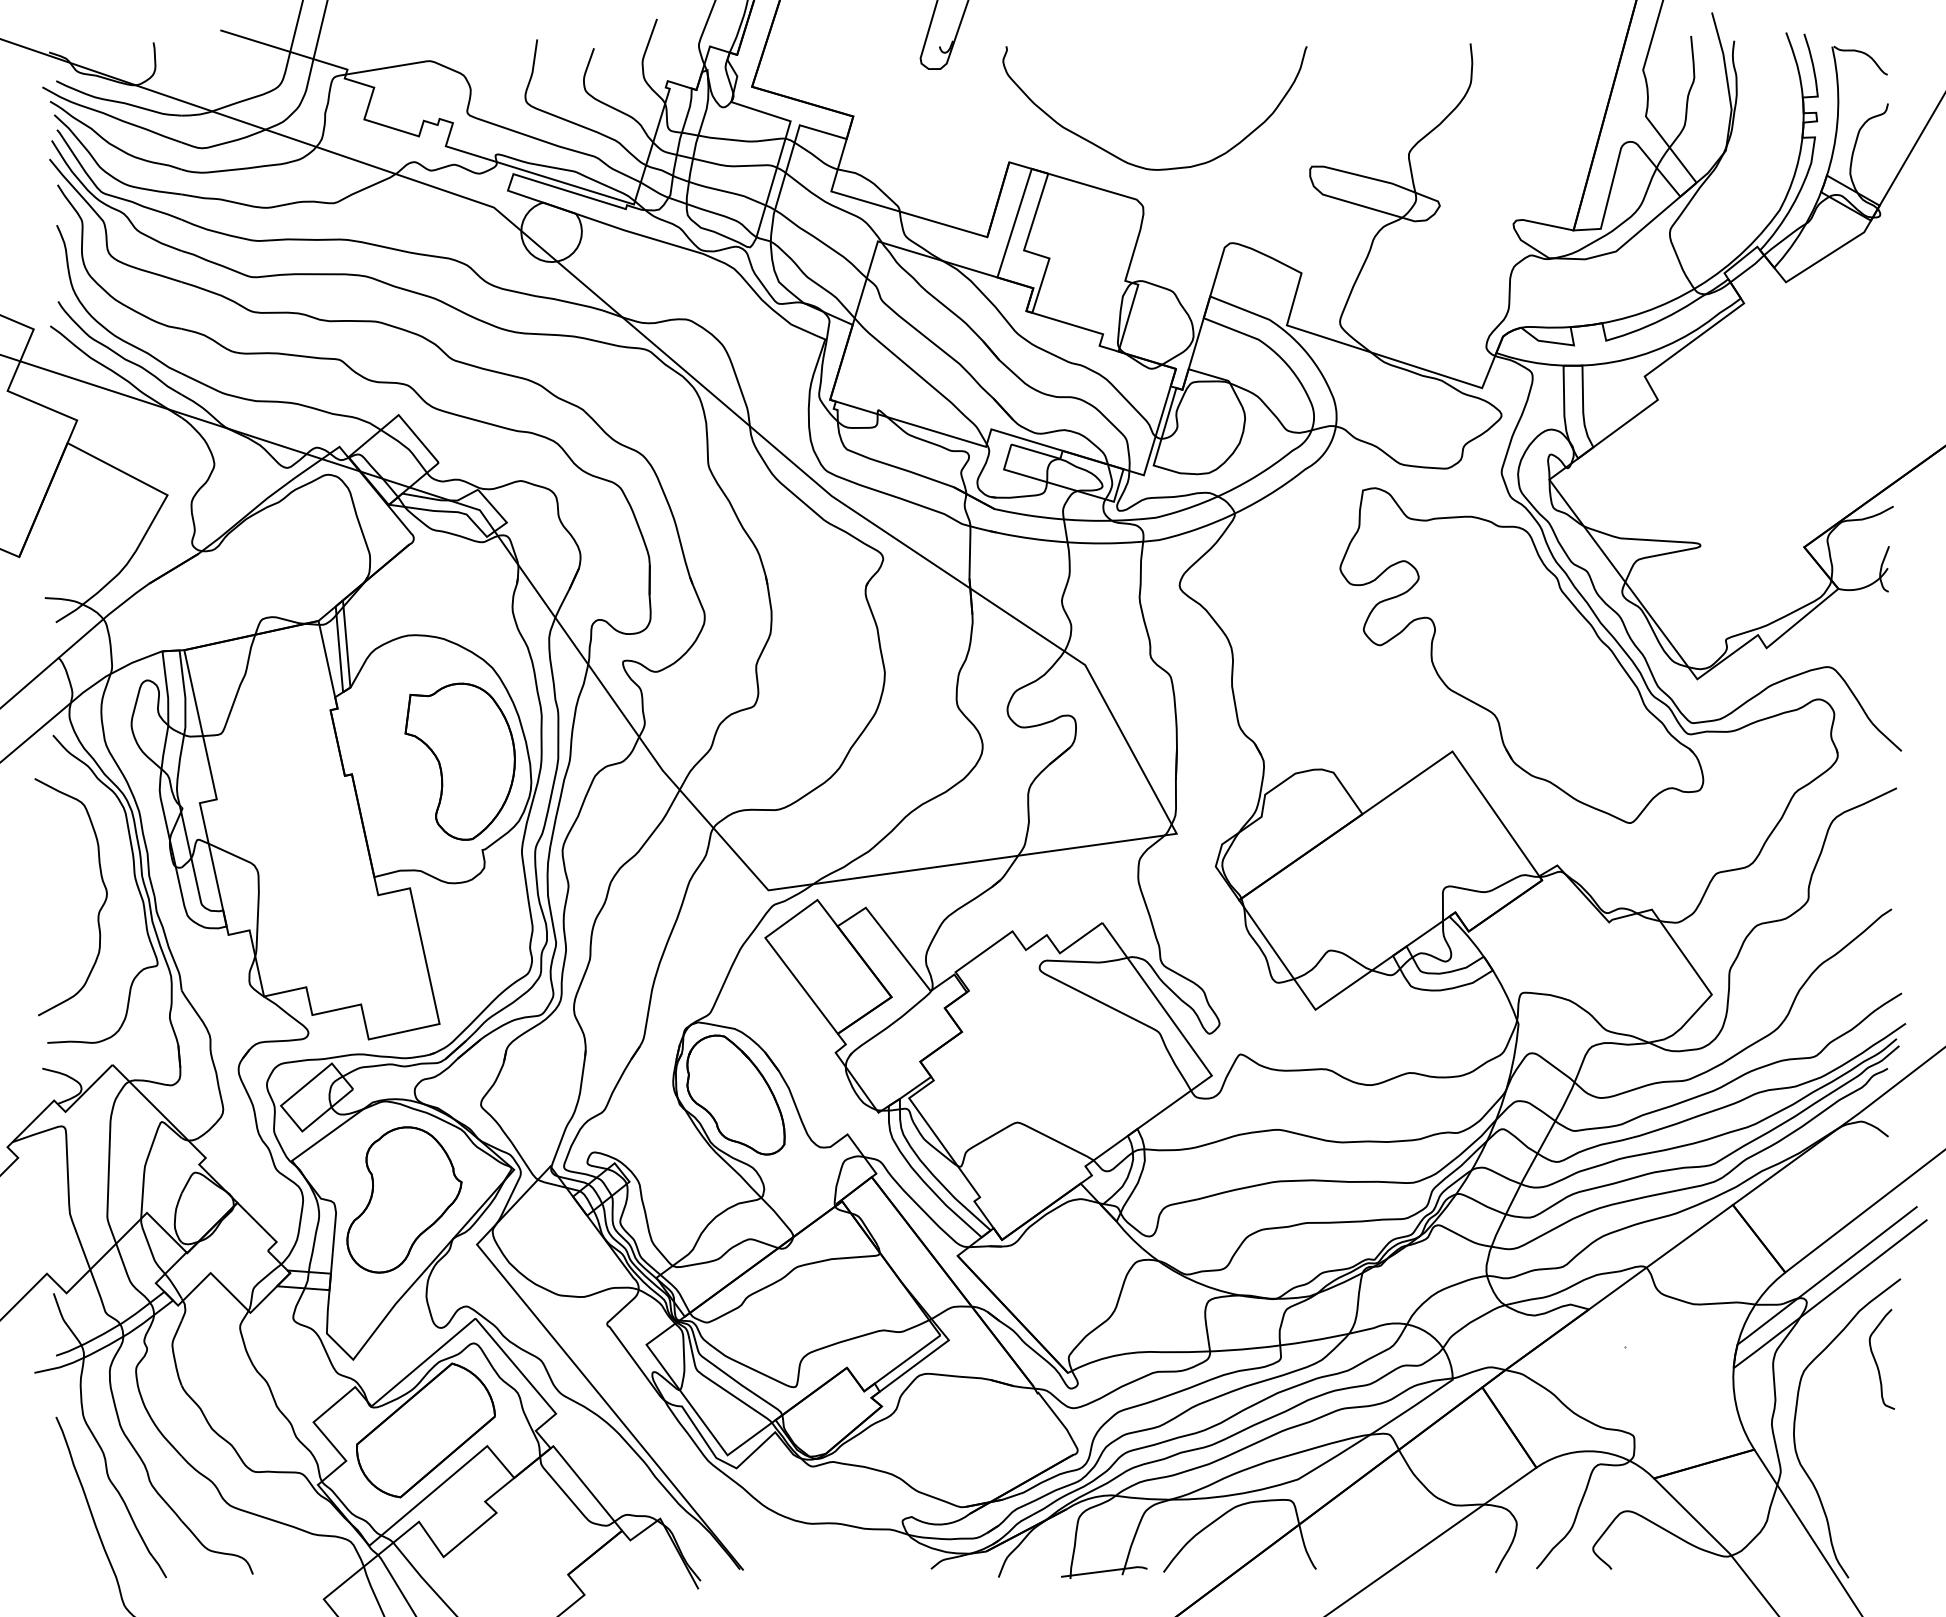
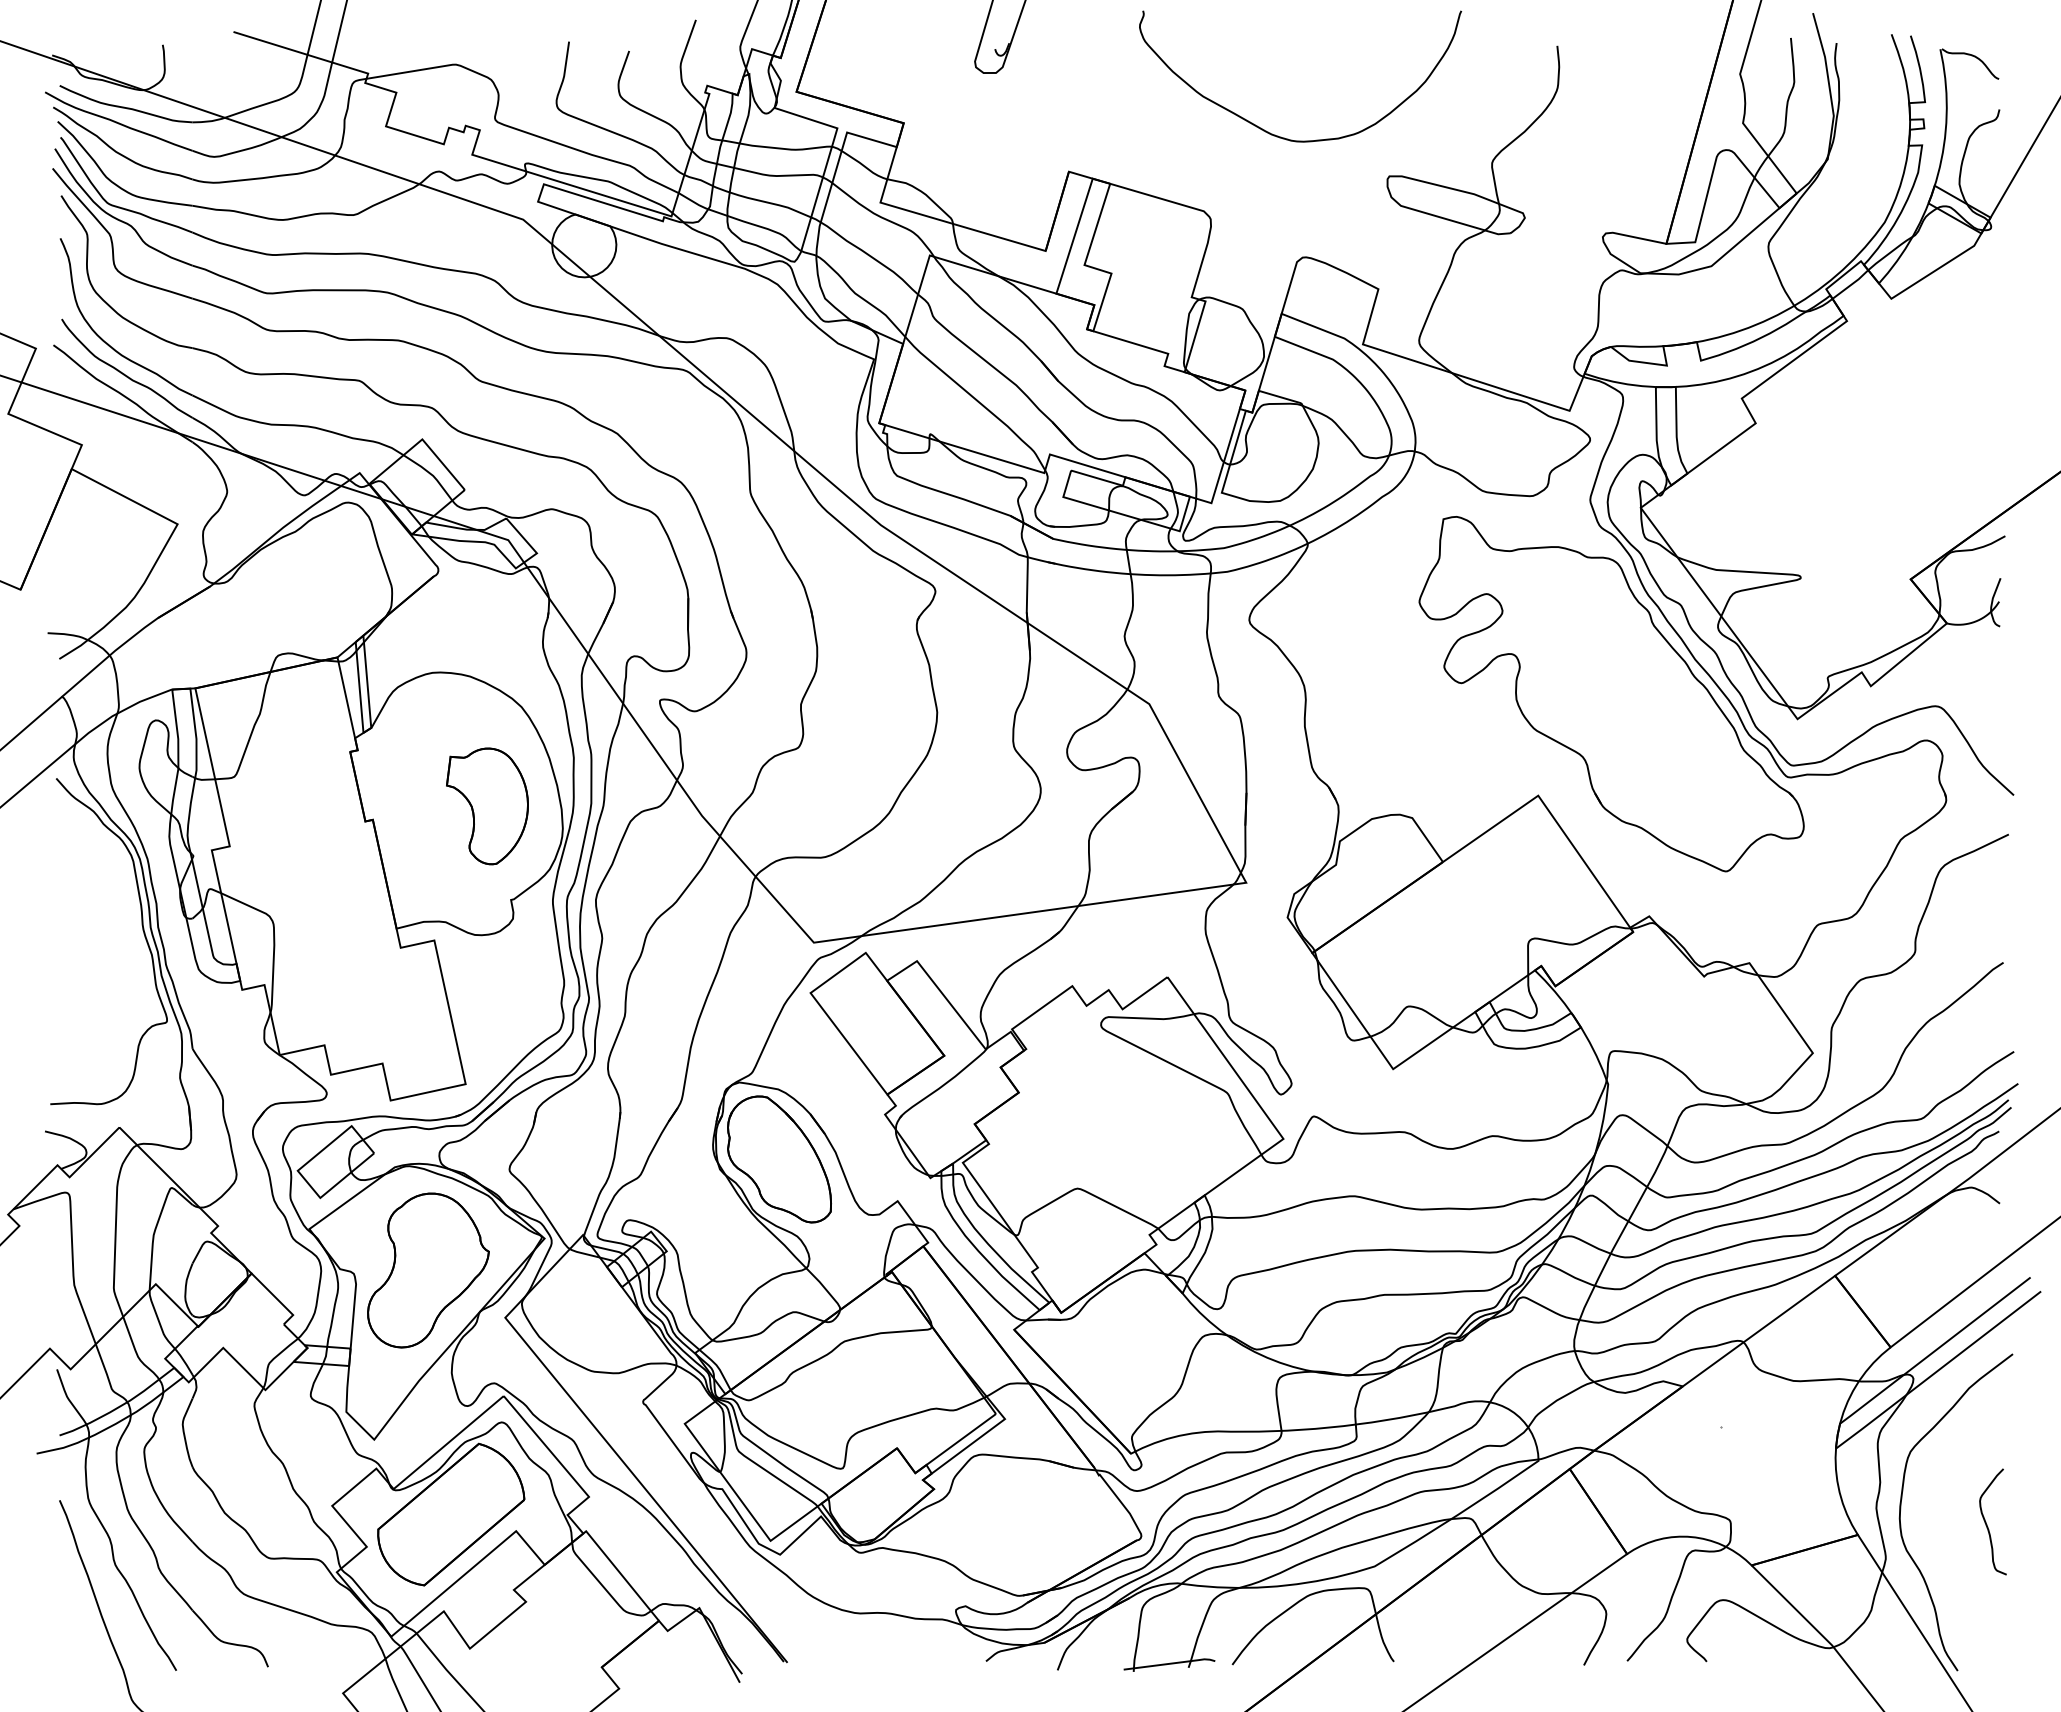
curve: (1135, 164) -> (1279, 135), moved
part: (459, 761) -> (486, 806), size x0.7
curve: (98, 911) -> (104, 965), removed
curve: (1876, 1360) -> (1987, 1523), moved

